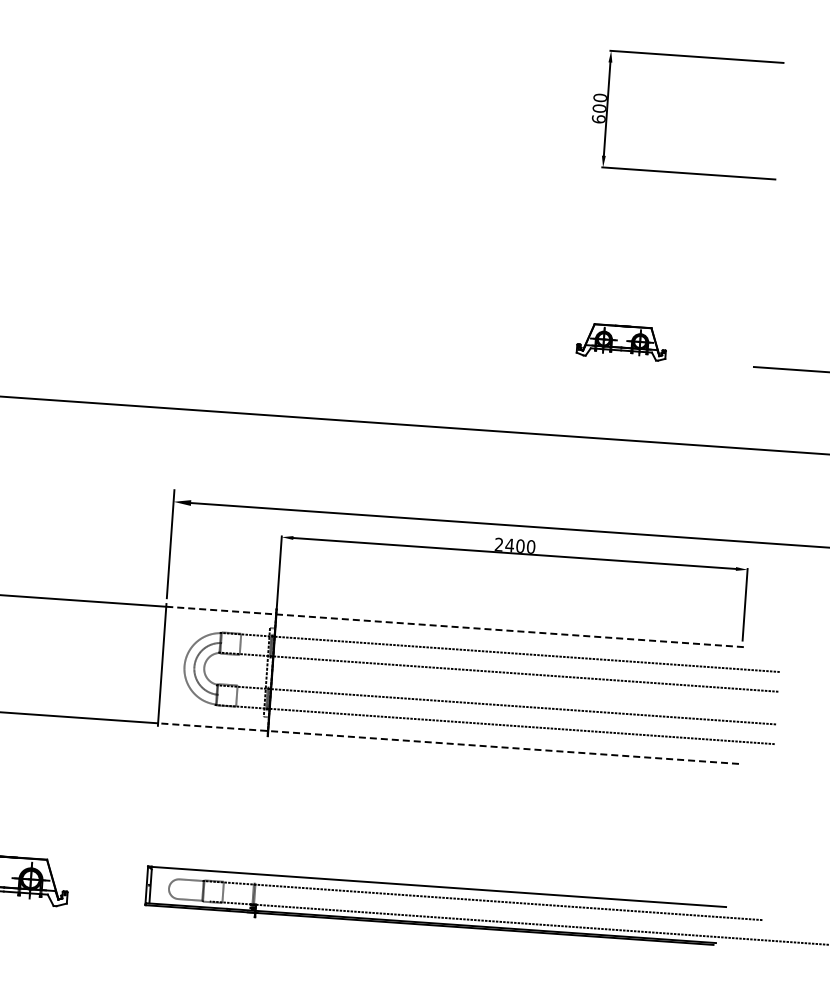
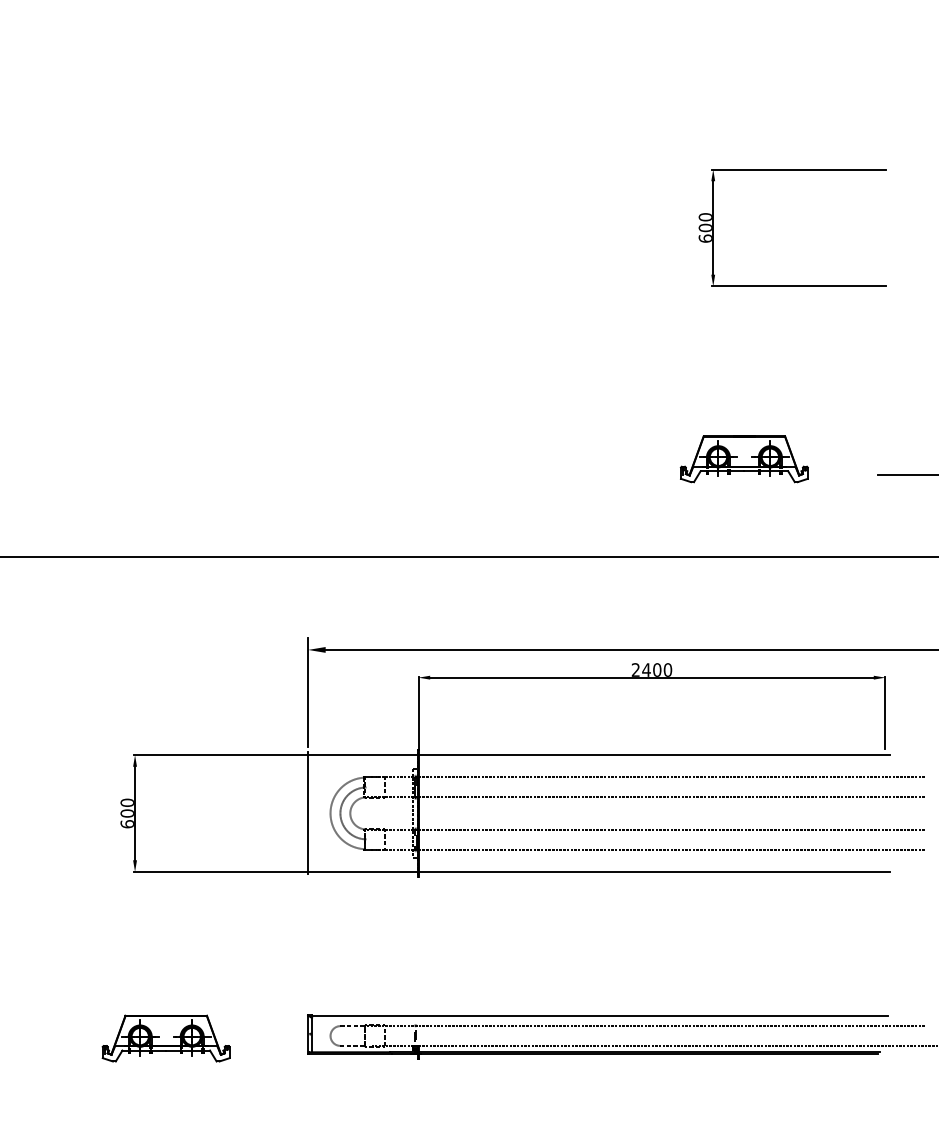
part: (621, 342) -> (743, 459), size x1.43
line: (456, 627) -> (599, 755), dashed -> solid
line: (447, 743) -> (598, 871), dashed -> solid

